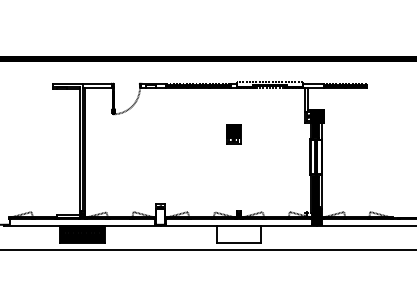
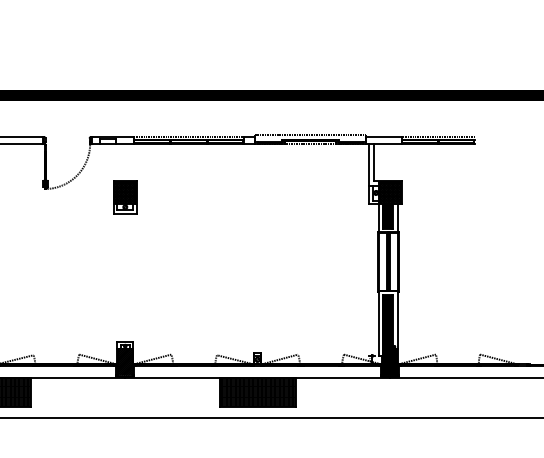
part: (233, 134) -> (124, 197), moved
hatch: (160, 216) -> (124, 362), added
hatch: (238, 234) -> (256, 392), added

